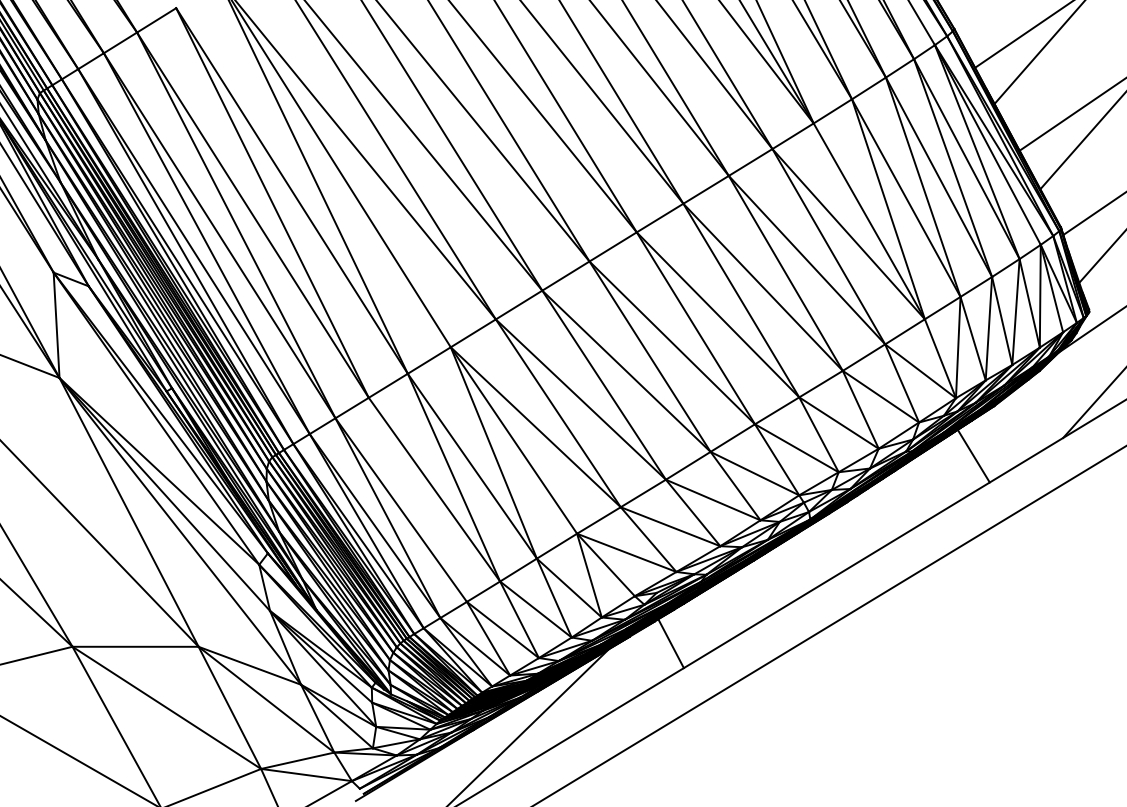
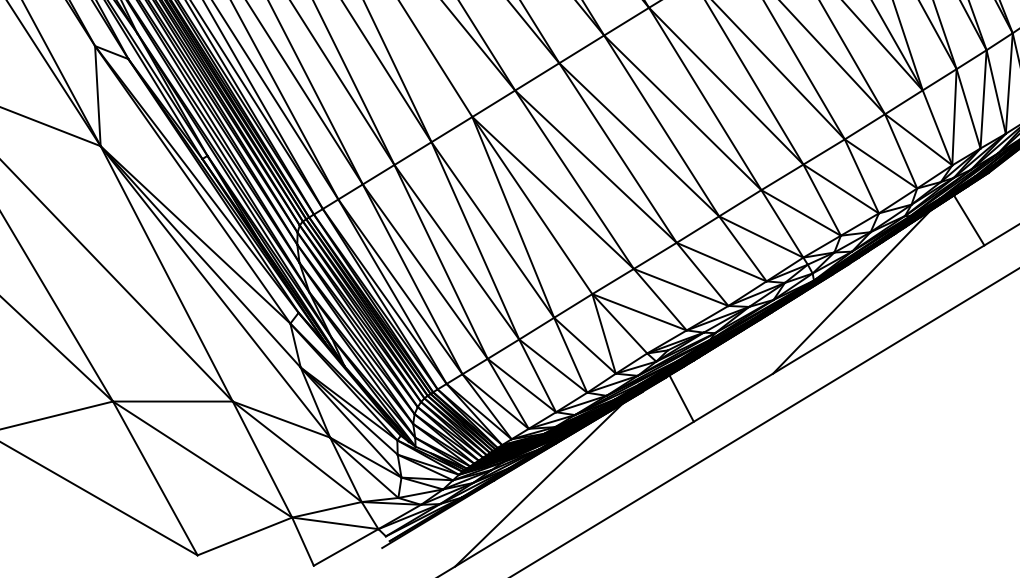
line: (417, 499) -> (440, 261), added
line: (849, 531) -> (851, 292), added

